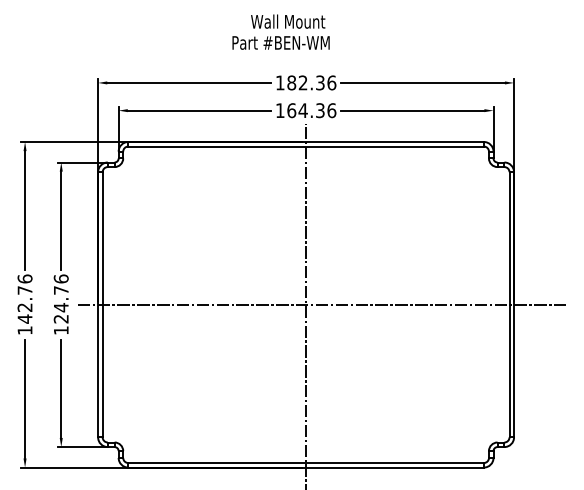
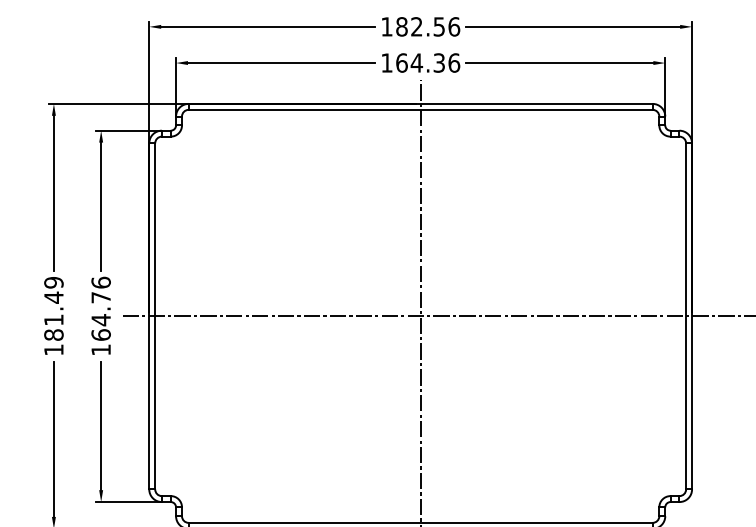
text: (320, 82) -> (439, 26), 182.36 -> 182.56
text: (24, 298) -> (53, 308), 142.76 -> 181.49
text: (60, 318) -> (100, 334), 124.76 -> 164.76

